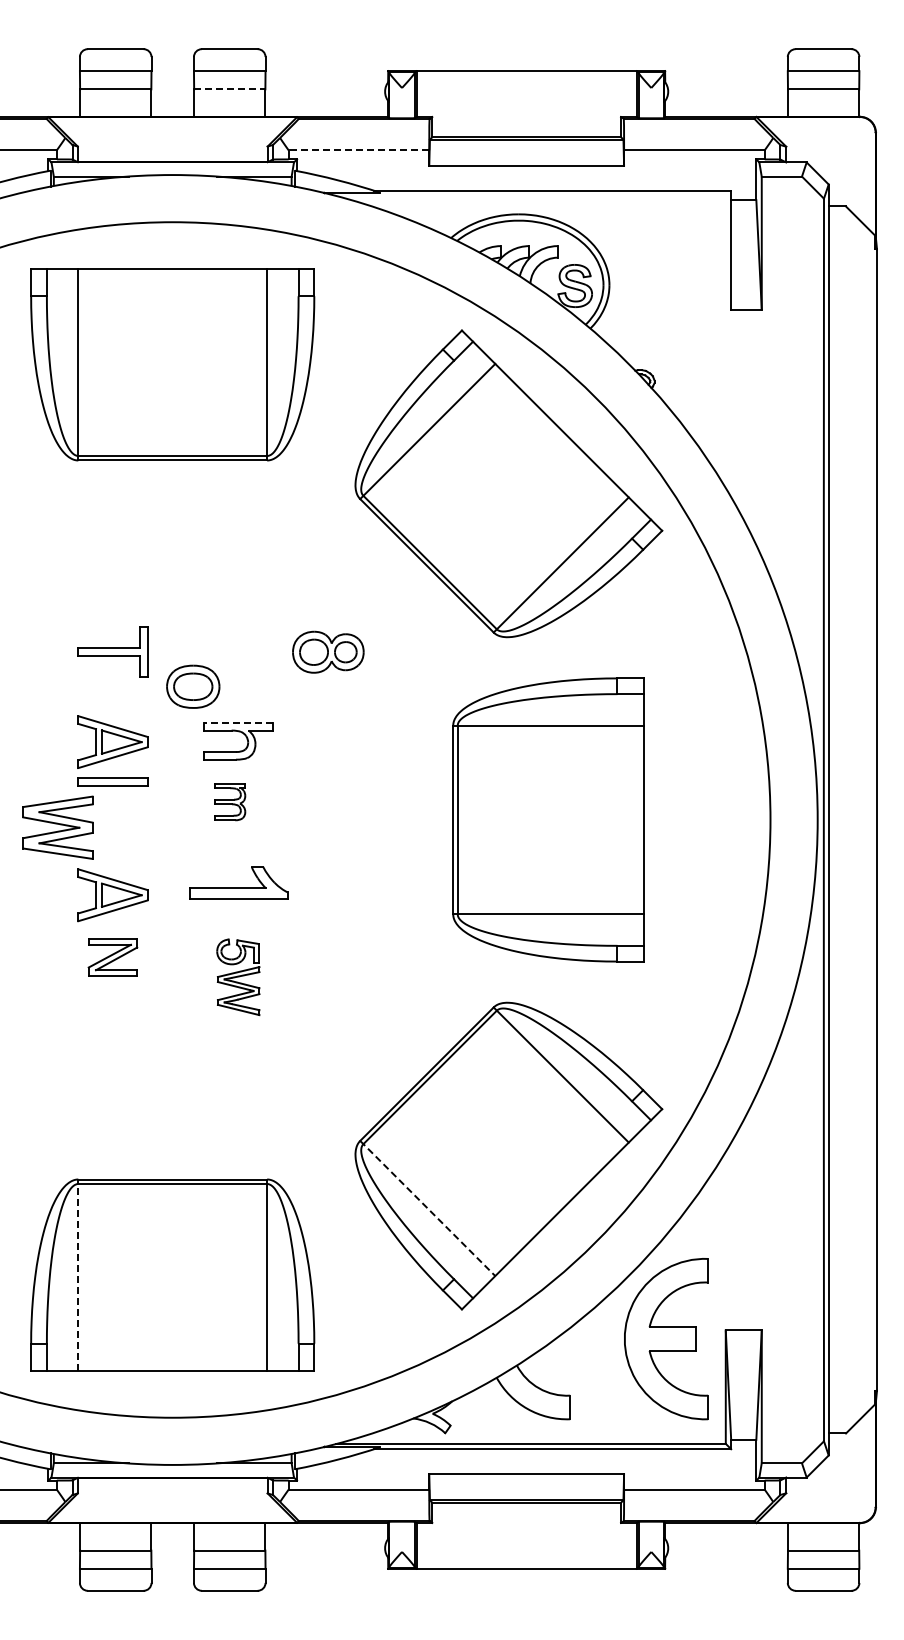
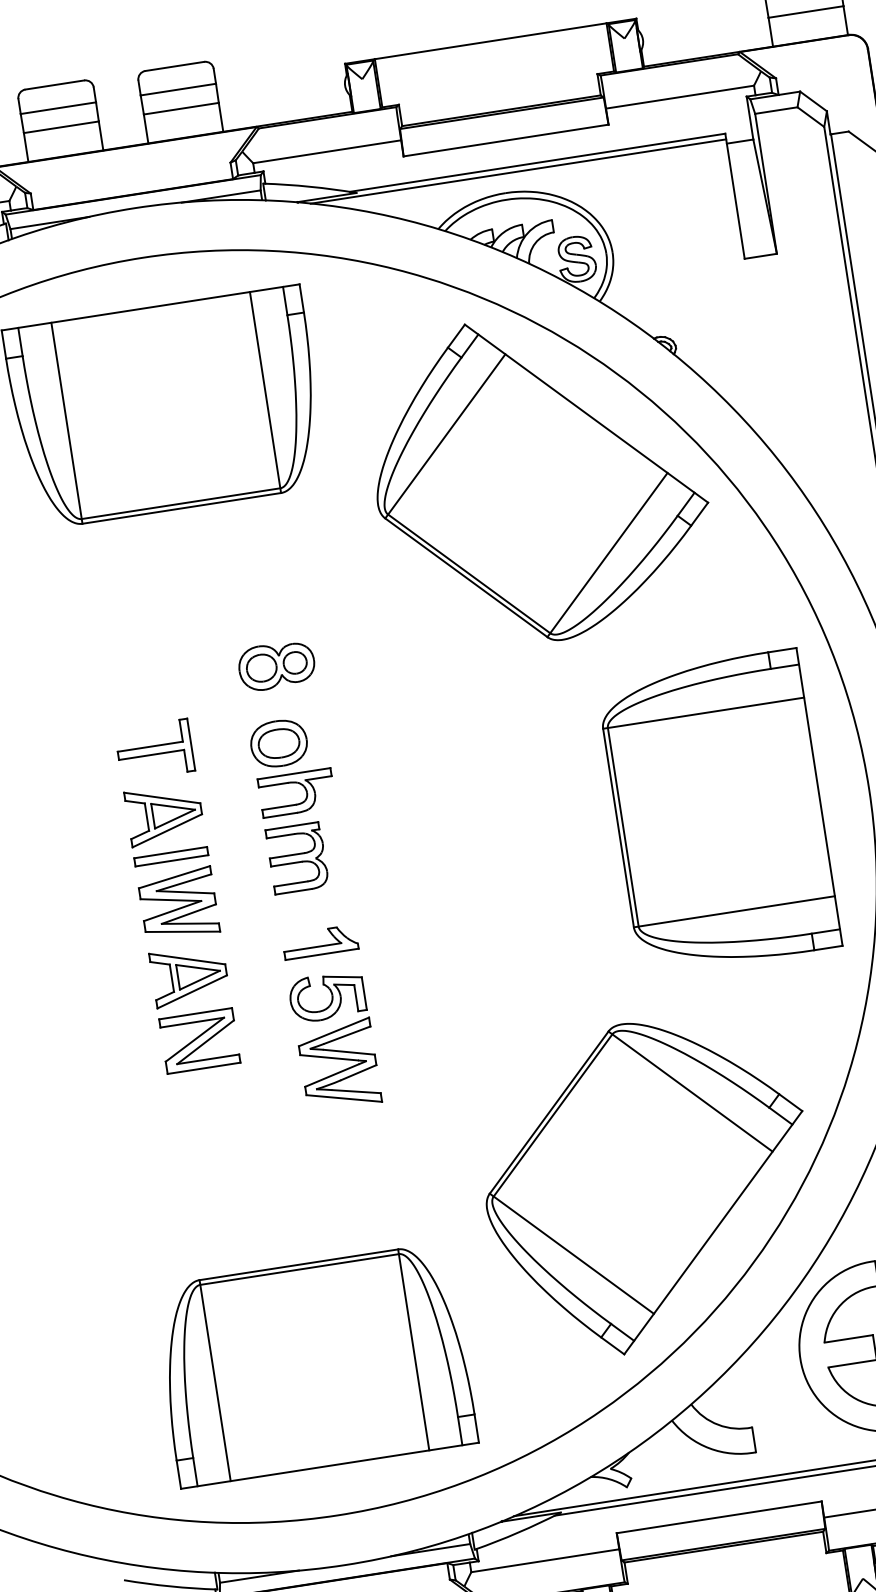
line: (229, 89) -> (181, 108), dashed -> solid
line: (358, 150) -> (326, 152), dashed -> solid
line: (533, 196) -> (518, 171), added
part: (112, 651) -> (154, 749), moved
part: (328, 651) -> (276, 664), moved
part: (193, 686) -> (279, 743), moved
line: (238, 722) -> (293, 773), dashed -> solid
part: (229, 801) -> (297, 857), size x1.67
part: (548, 819) -> (718, 812), moved
part: (57, 827) -> (178, 904), moved
part: (238, 883) -> (319, 942), size x0.71
part: (112, 957) -> (199, 1041), size x1.43
part: (238, 977) -> (335, 1041), size x1.67
line: (427, 1208) -> (571, 1253), dashed -> solid
line: (78, 1275) -> (215, 1381), dashed -> solid

